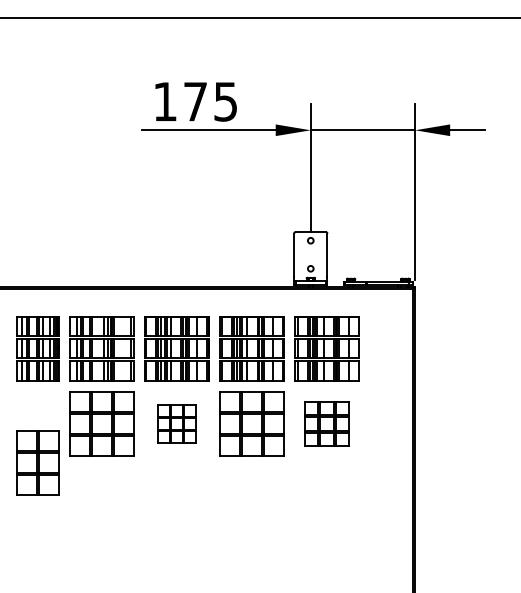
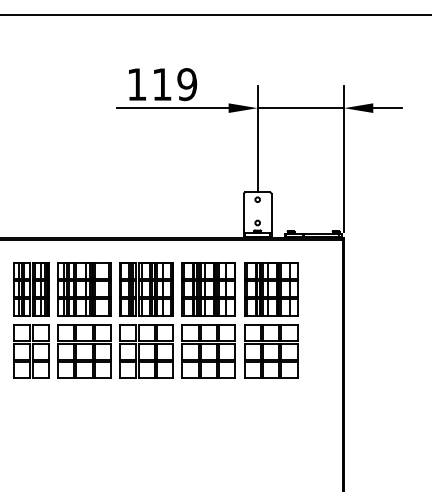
text: (210, 101) -> (174, 84), 175 -> 119
part: (176, 423) -> (146, 351), size x1.67
part: (326, 423) -> (270, 351), size x1.43
part: (37, 462) -> (31, 351), moved

